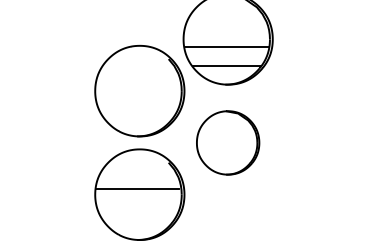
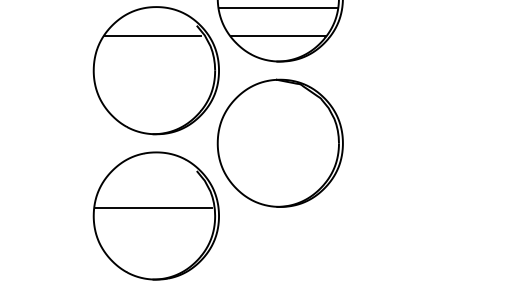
line: (137, 66) -> (153, 36), added
part: (227, 142) -> (279, 142), size x1.43

